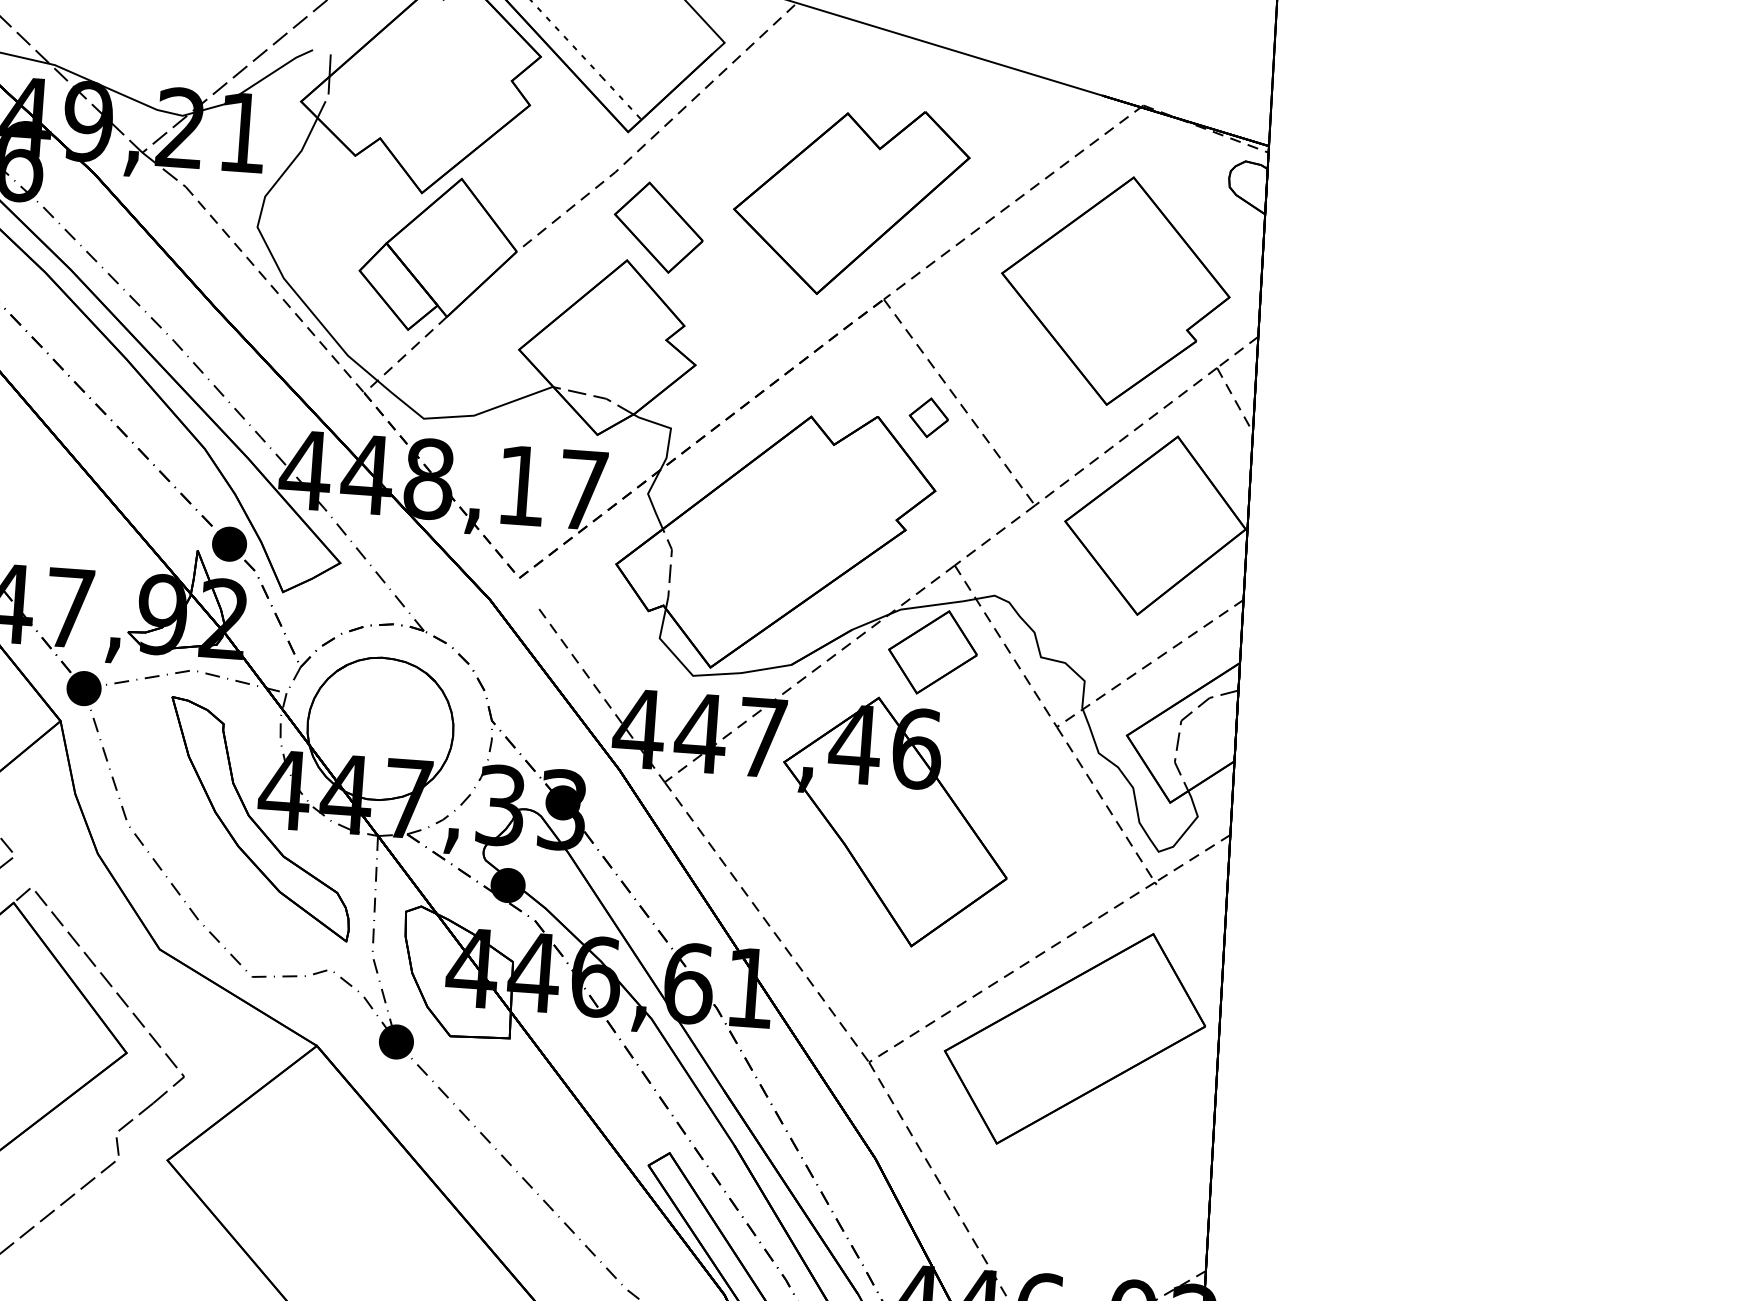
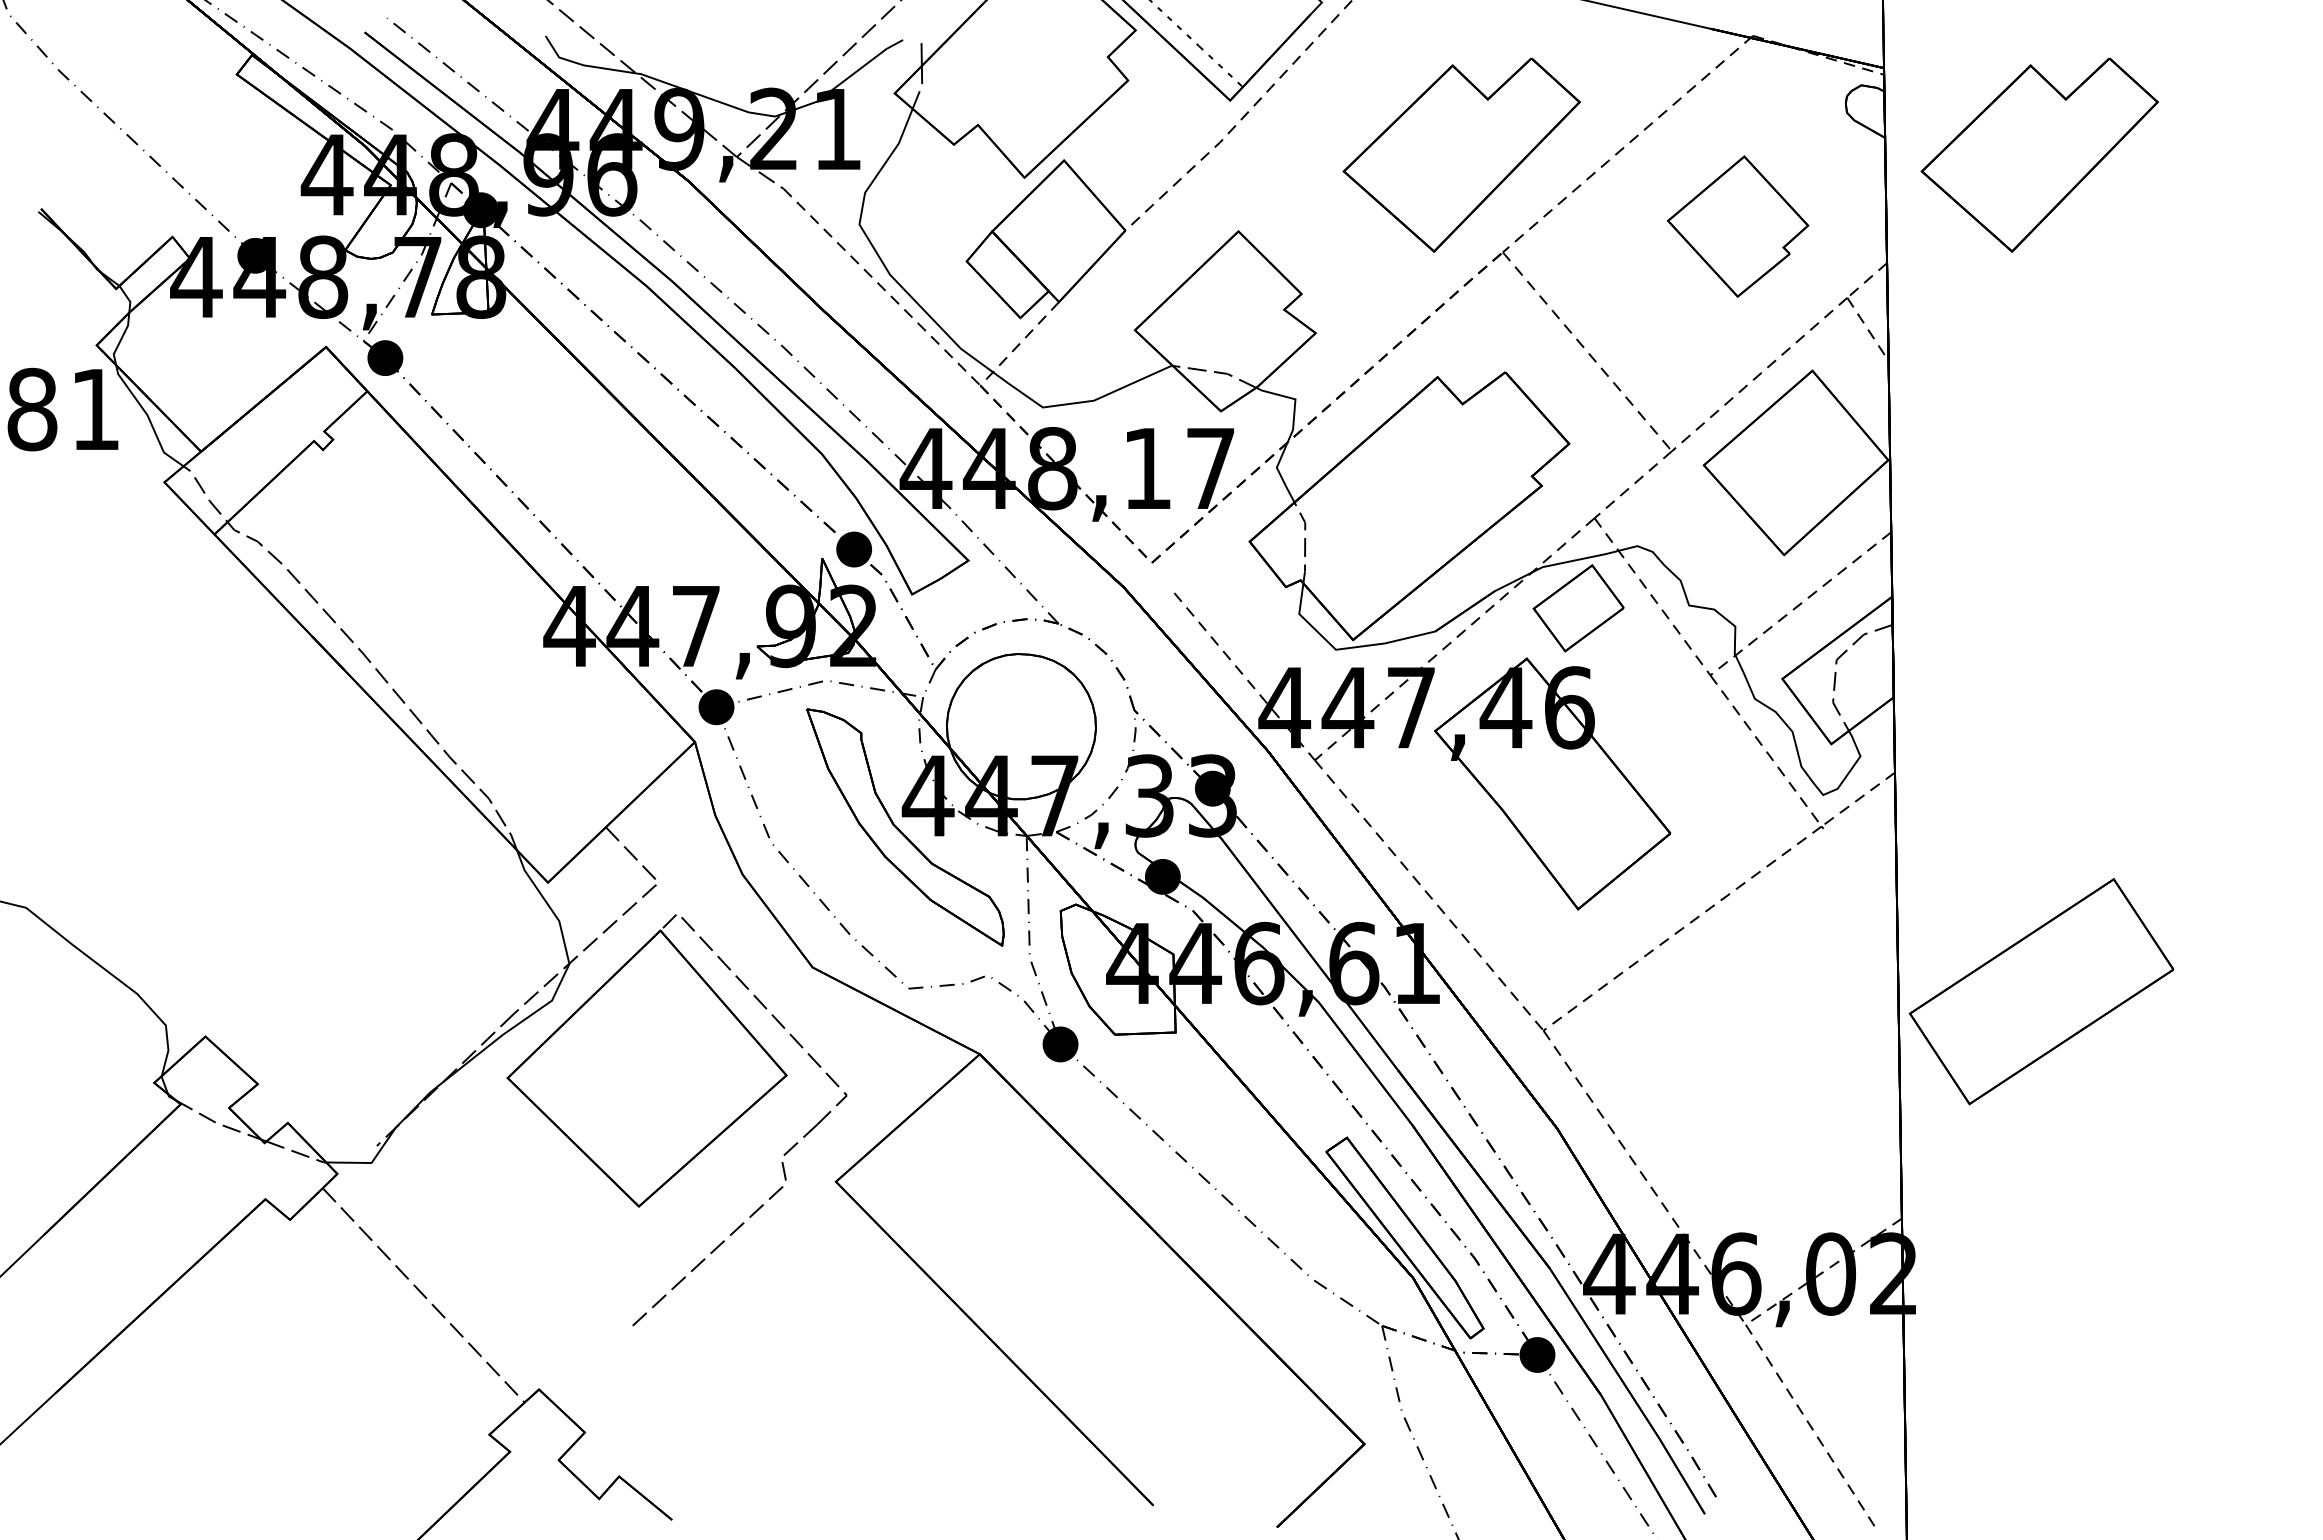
part: (657, 227) -> (1267, 195), removed
part: (1414, 241) -> (2039, 154), added
part: (1114, 290) -> (1737, 226), size x0.6
part: (928, 417) -> (1556, 369), removed
part: (1074, 1038) -> (2041, 991), moved

